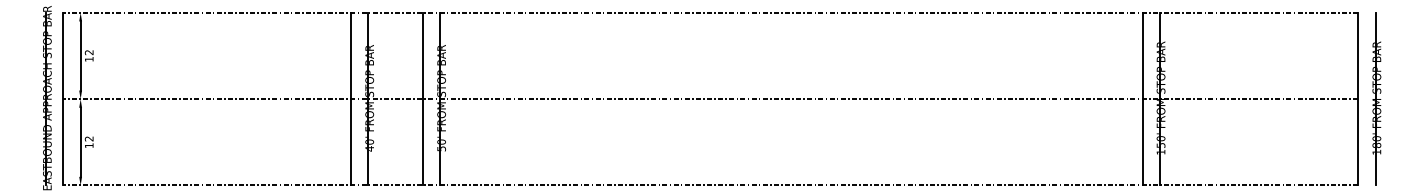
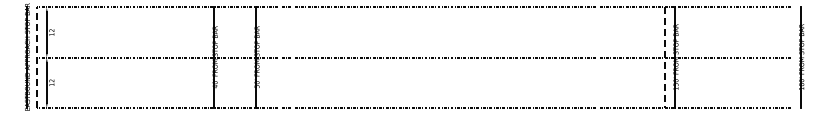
line: (62, 98) -> (36, 57), solid -> dashed
line: (351, 98) -> (204, 57), removed
line: (423, 98) -> (246, 57), removed
line: (1357, 98) -> (790, 57), removed
line: (1143, 100) -> (665, 58), solid -> dashed

